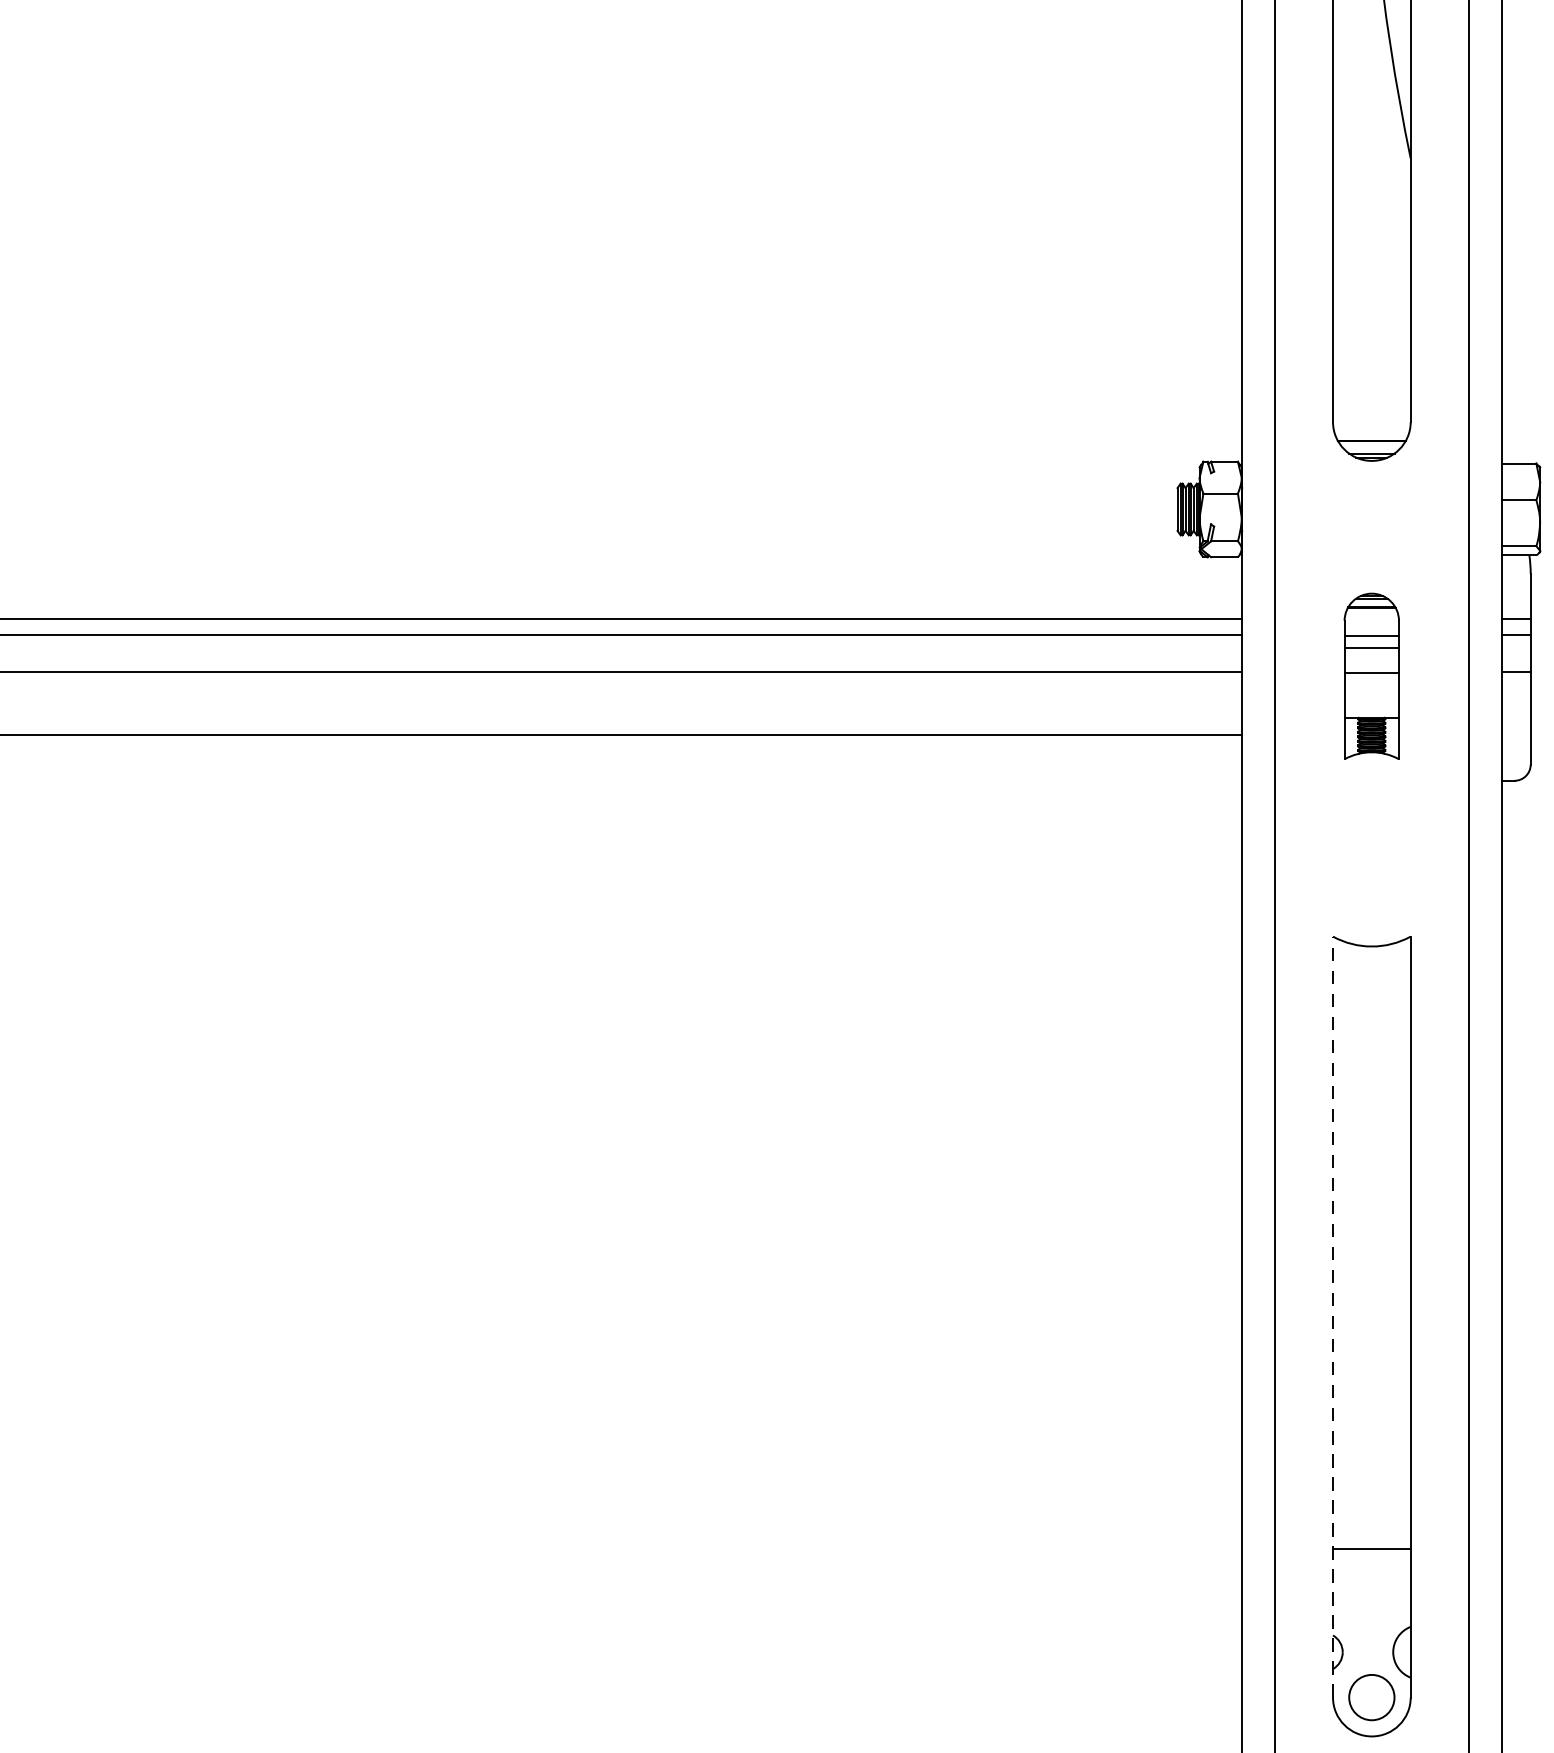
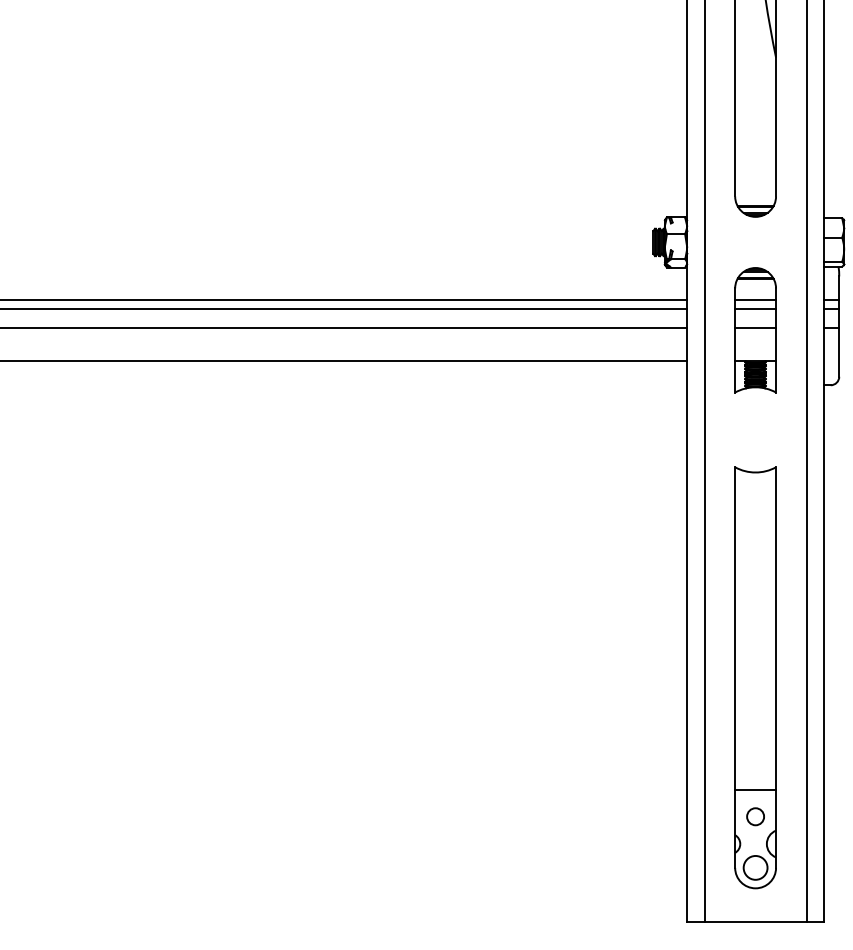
part: (1371, 676) -> (755, 330), size x1.43
line: (1333, 1316) -> (735, 667), dashed -> solid
circle: (1371, 1599) -> (755, 816), added

